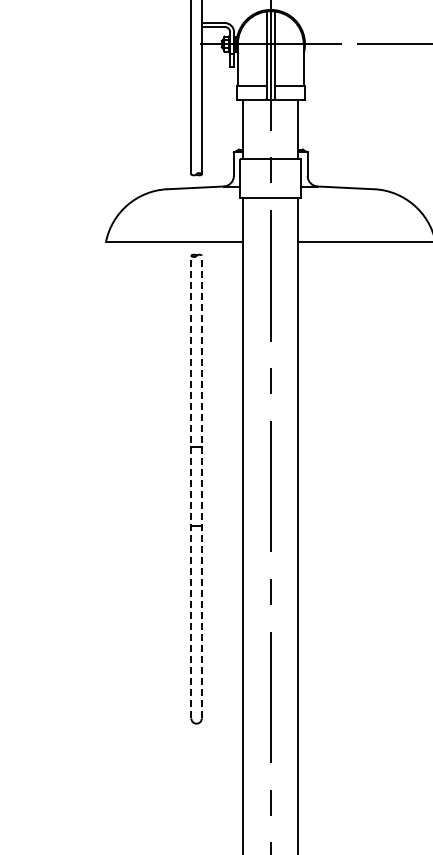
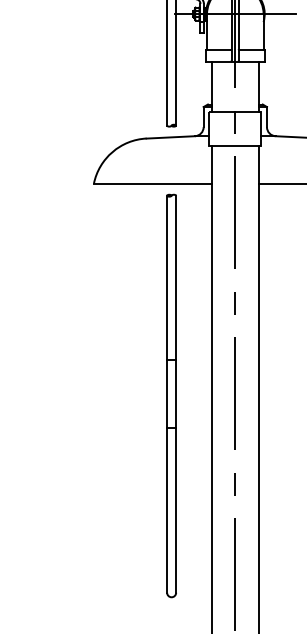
line: (191, 486) -> (167, 393), dashed -> solid
line: (201, 486) -> (175, 393), dashed -> solid

